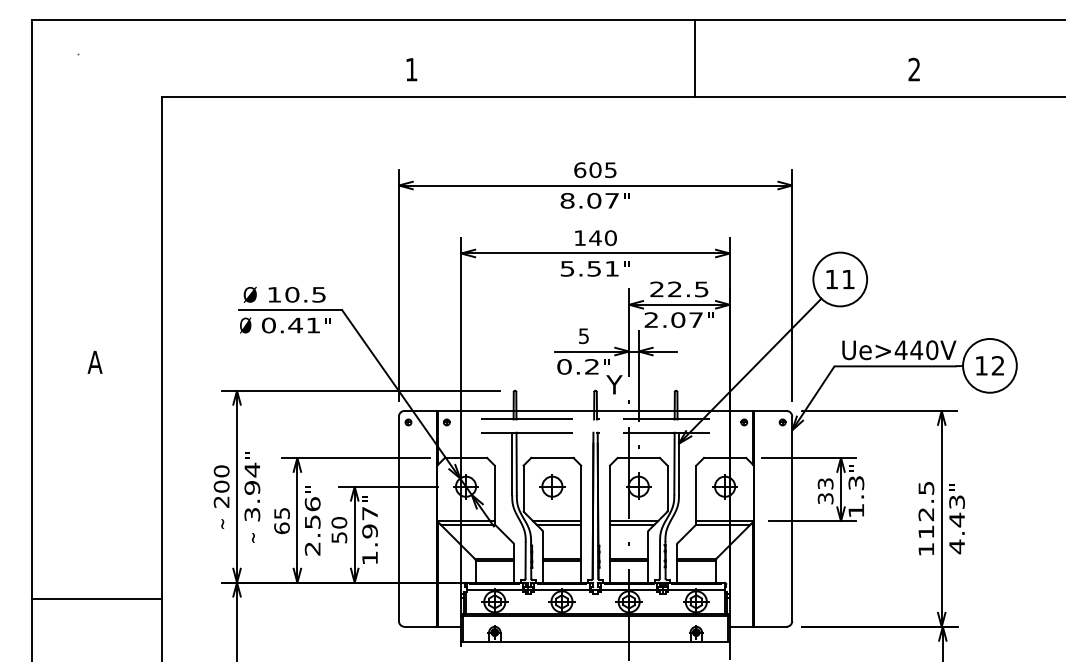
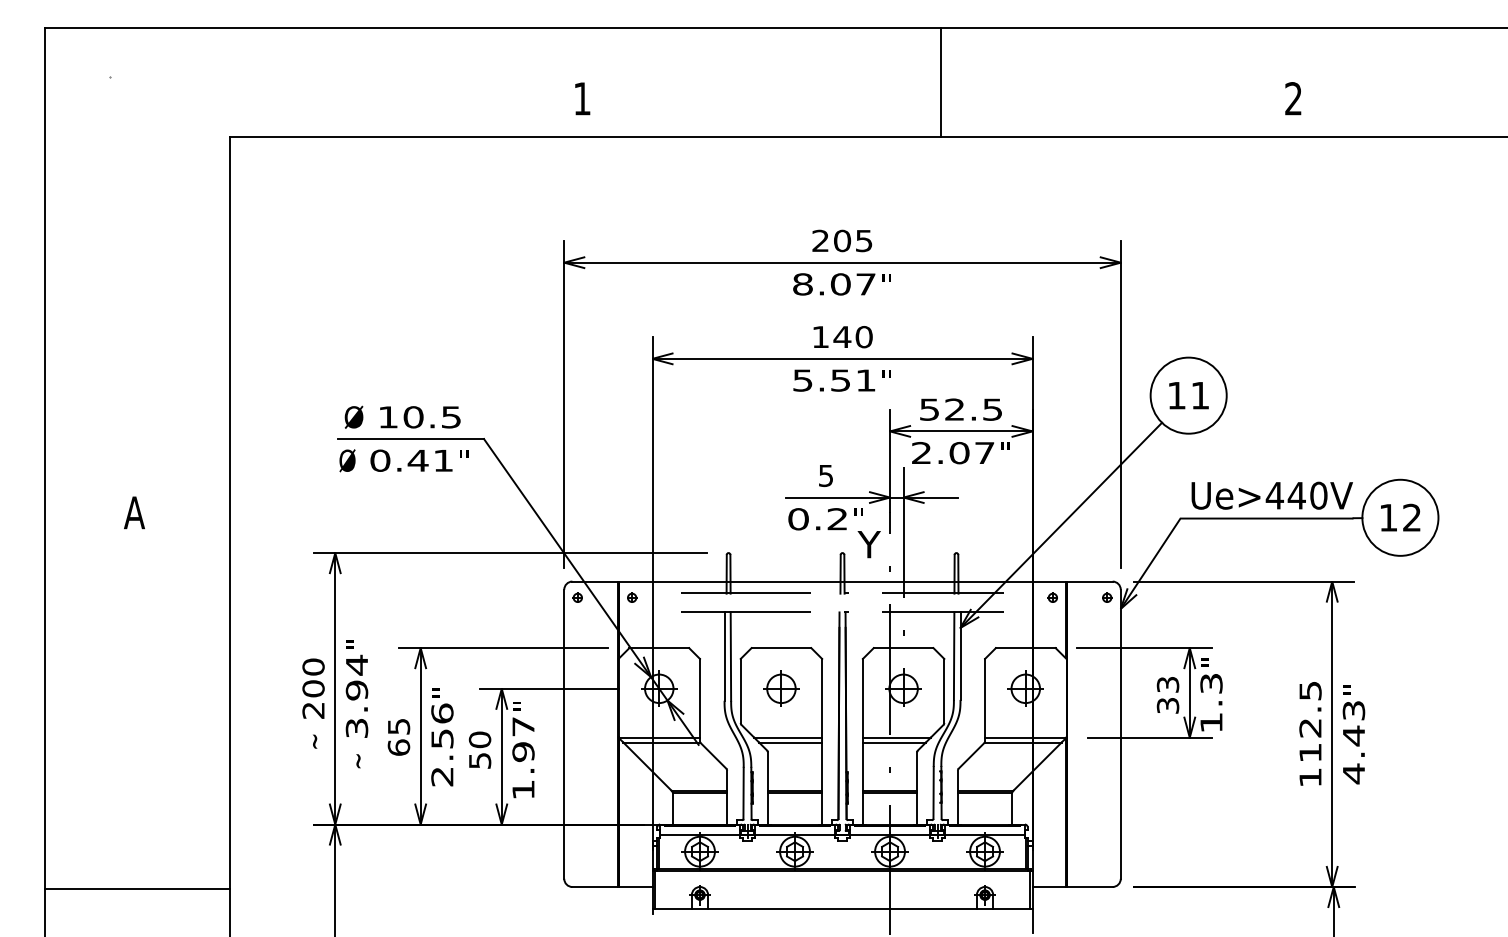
line: (695, 57) -> (941, 81), moved
text: (580, 170) -> (821, 241), 605 -> 205
text: (656, 289) -> (928, 409), 22.5 -> 52.5
line: (96, 599) -> (136, 889), moved

